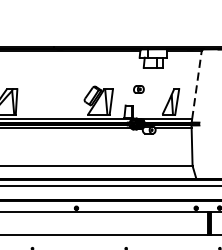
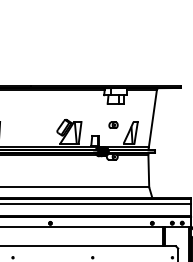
line: (196, 85) -> (152, 118), dashed -> solid
part: (138, 88) -> (113, 124), moved

